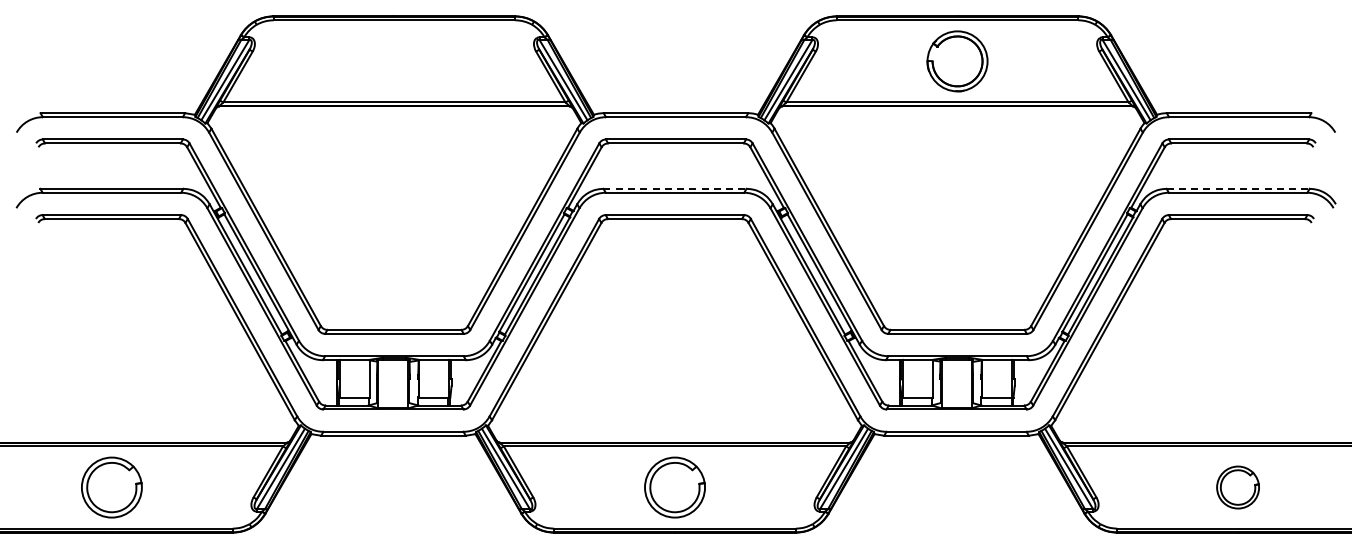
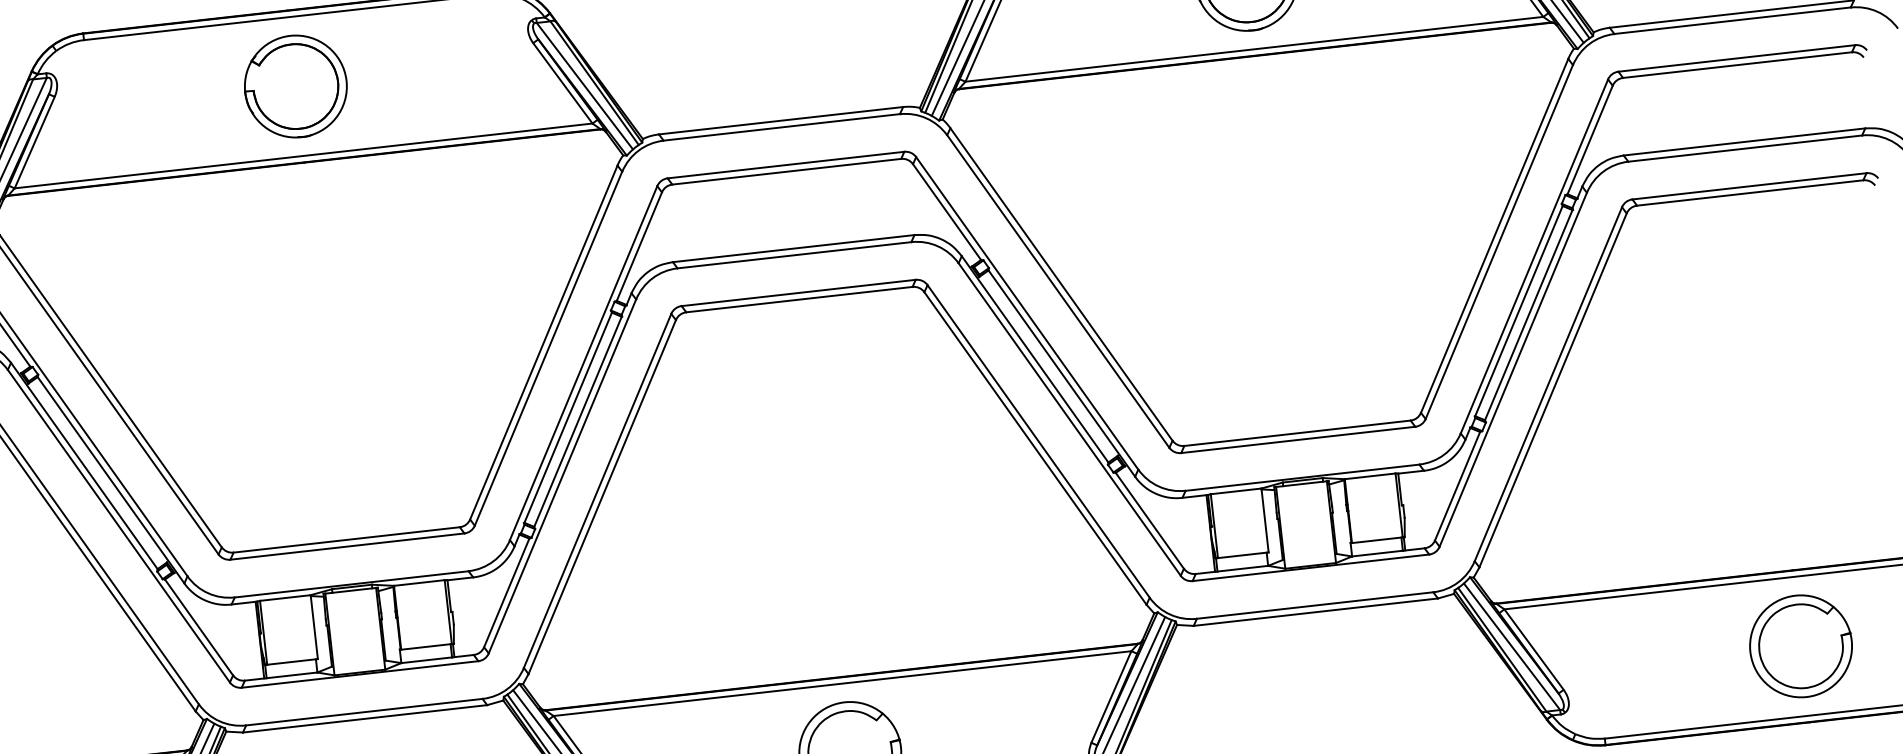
part: (394, 61) -> (295, 86), added
line: (675, 188) -> (794, 247), dashed -> solid
line: (1238, 188) -> (1745, 141), dashed -> solid
part: (1237, 487) -> (1799, 646), size x1.43

